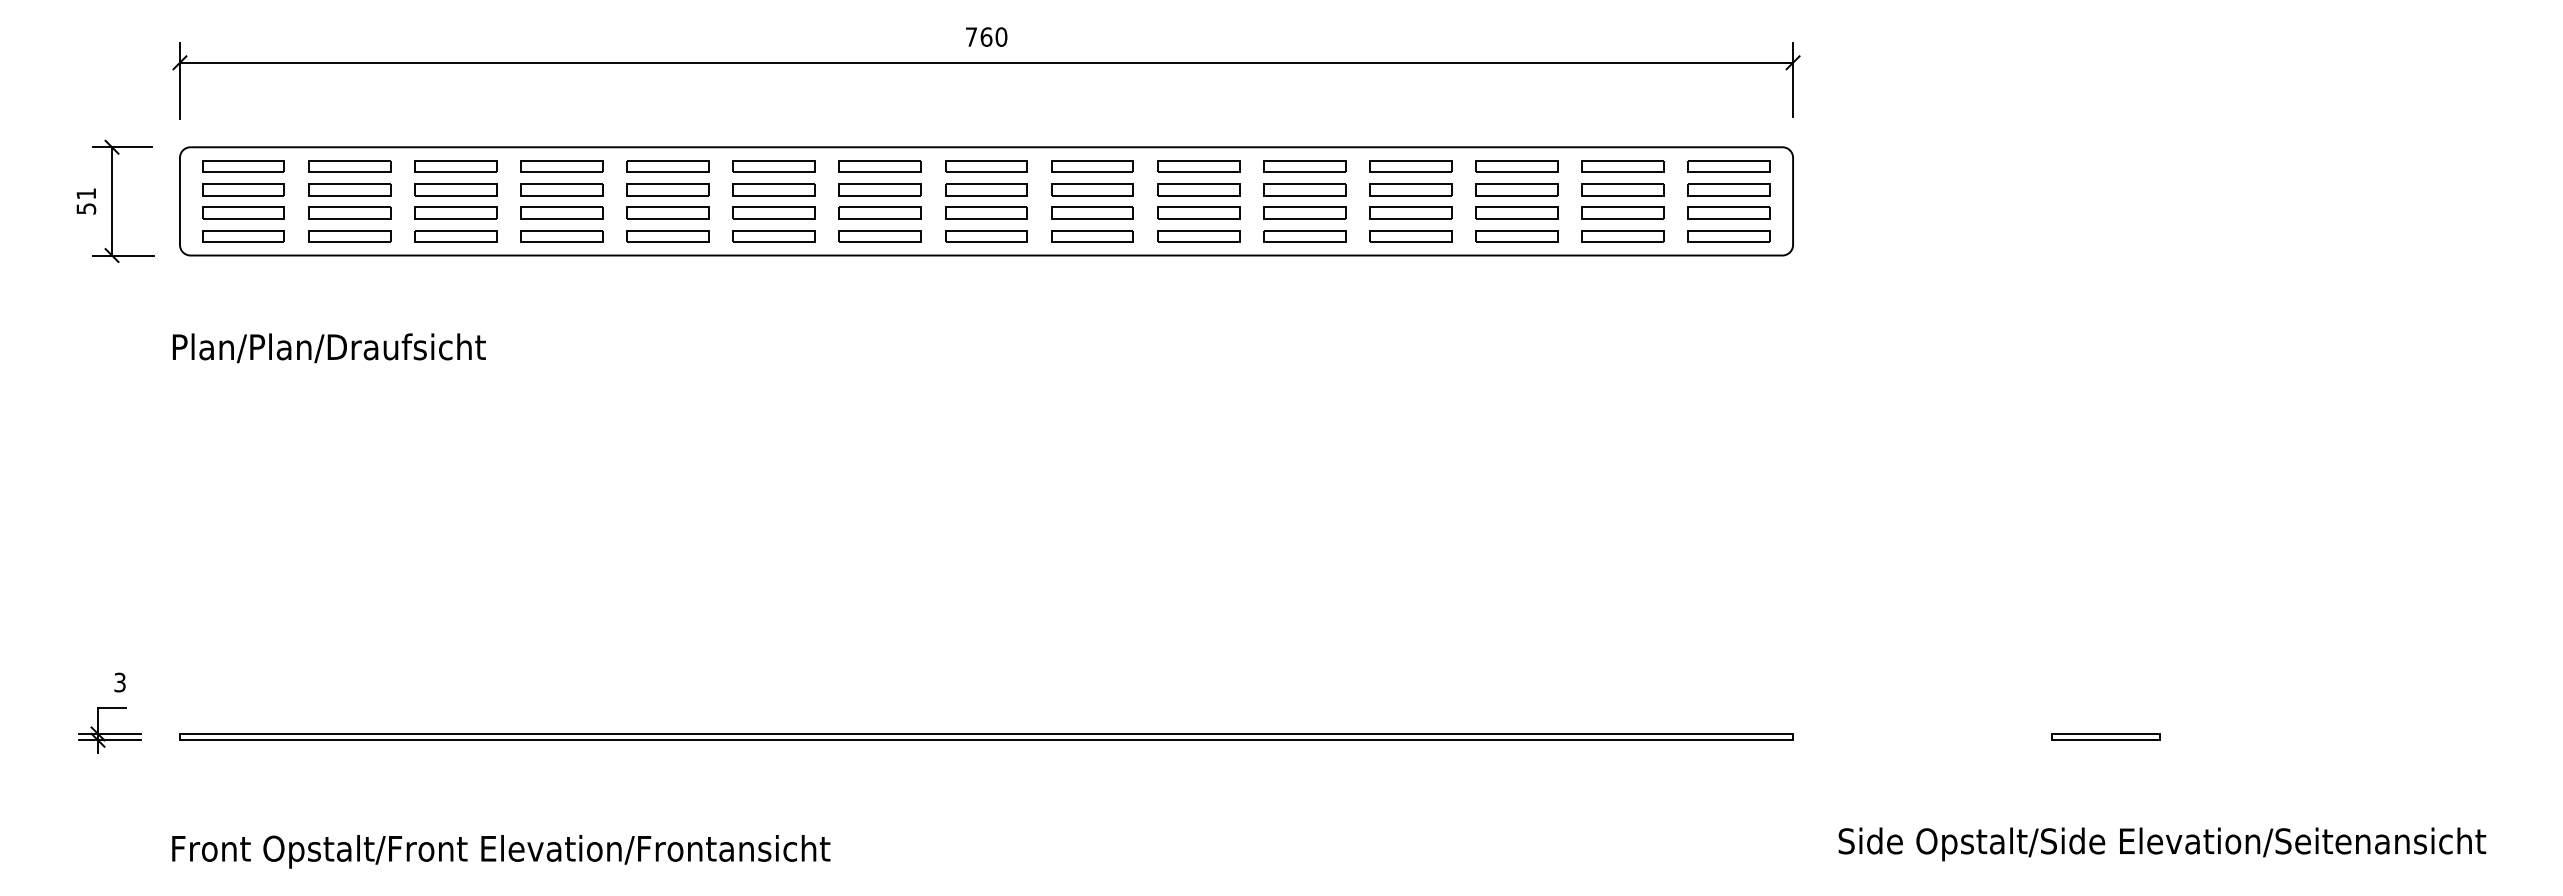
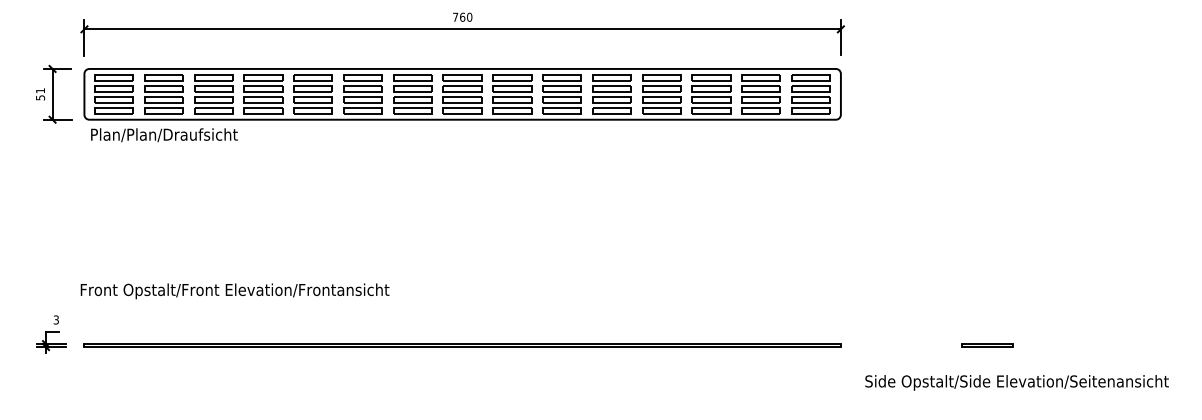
text: (329, 348) -> (164, 135), moved
text: (2161, 843) -> (1016, 382), moved
text: (499, 852) -> (234, 291), moved

